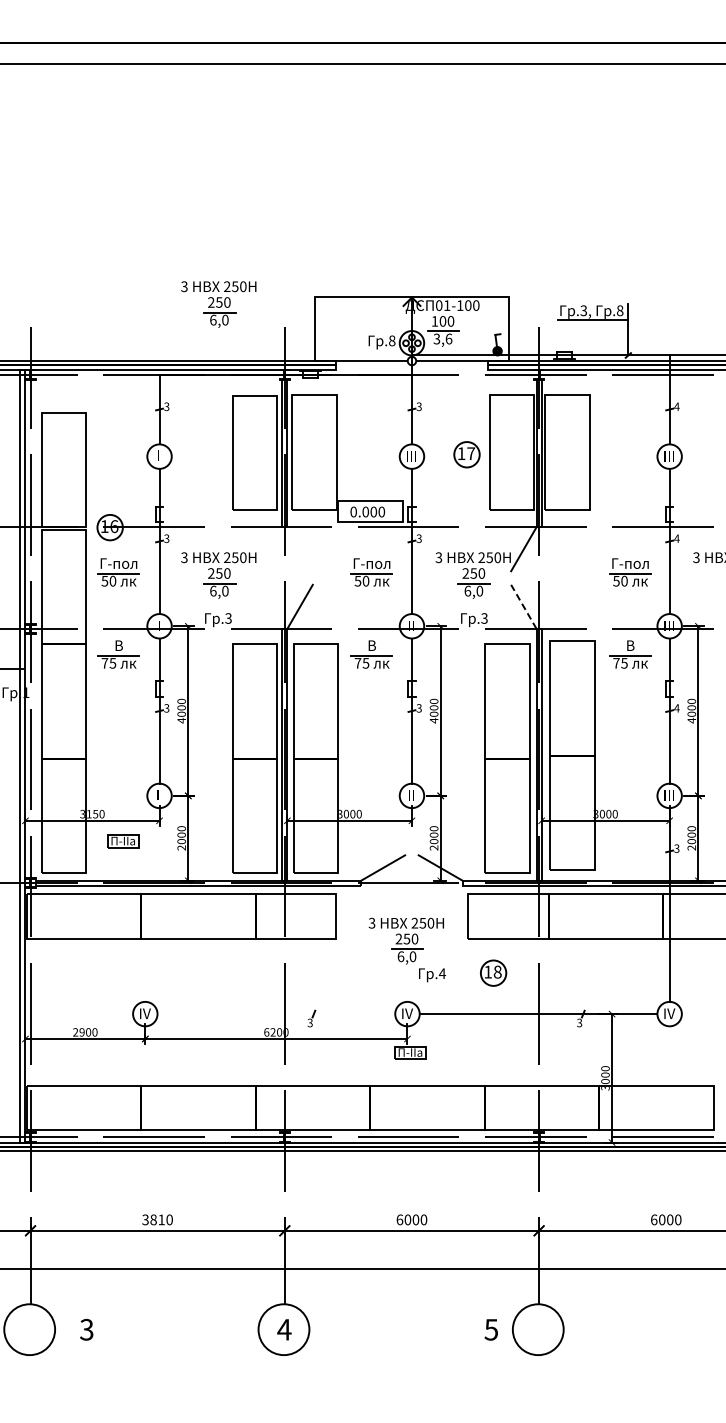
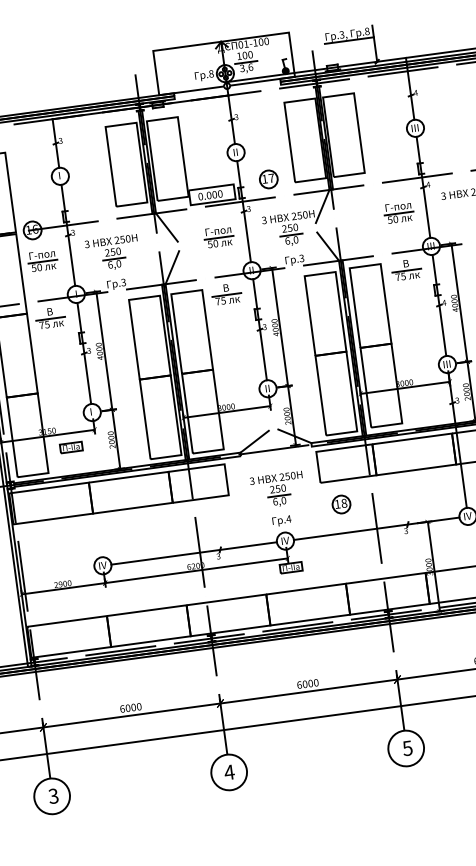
part: (218, 304) -> (87, 64), removed
part: (466, 454) -> (268, 179), moved
text: (411, 456) -> (235, 152), III -> II
line: (299, 549) -> (166, 227), added
line: (523, 606) -> (327, 246), dashed -> solid
text: (432, 975) -> (282, 521), moved
line: (276, 1014) -> (194, 553), added
text: (153, 1219) -> (127, 708), 3810 -> 6000
text: (86, 1329) -> (53, 796), moved
text: (490, 1329) -> (407, 748), moved

